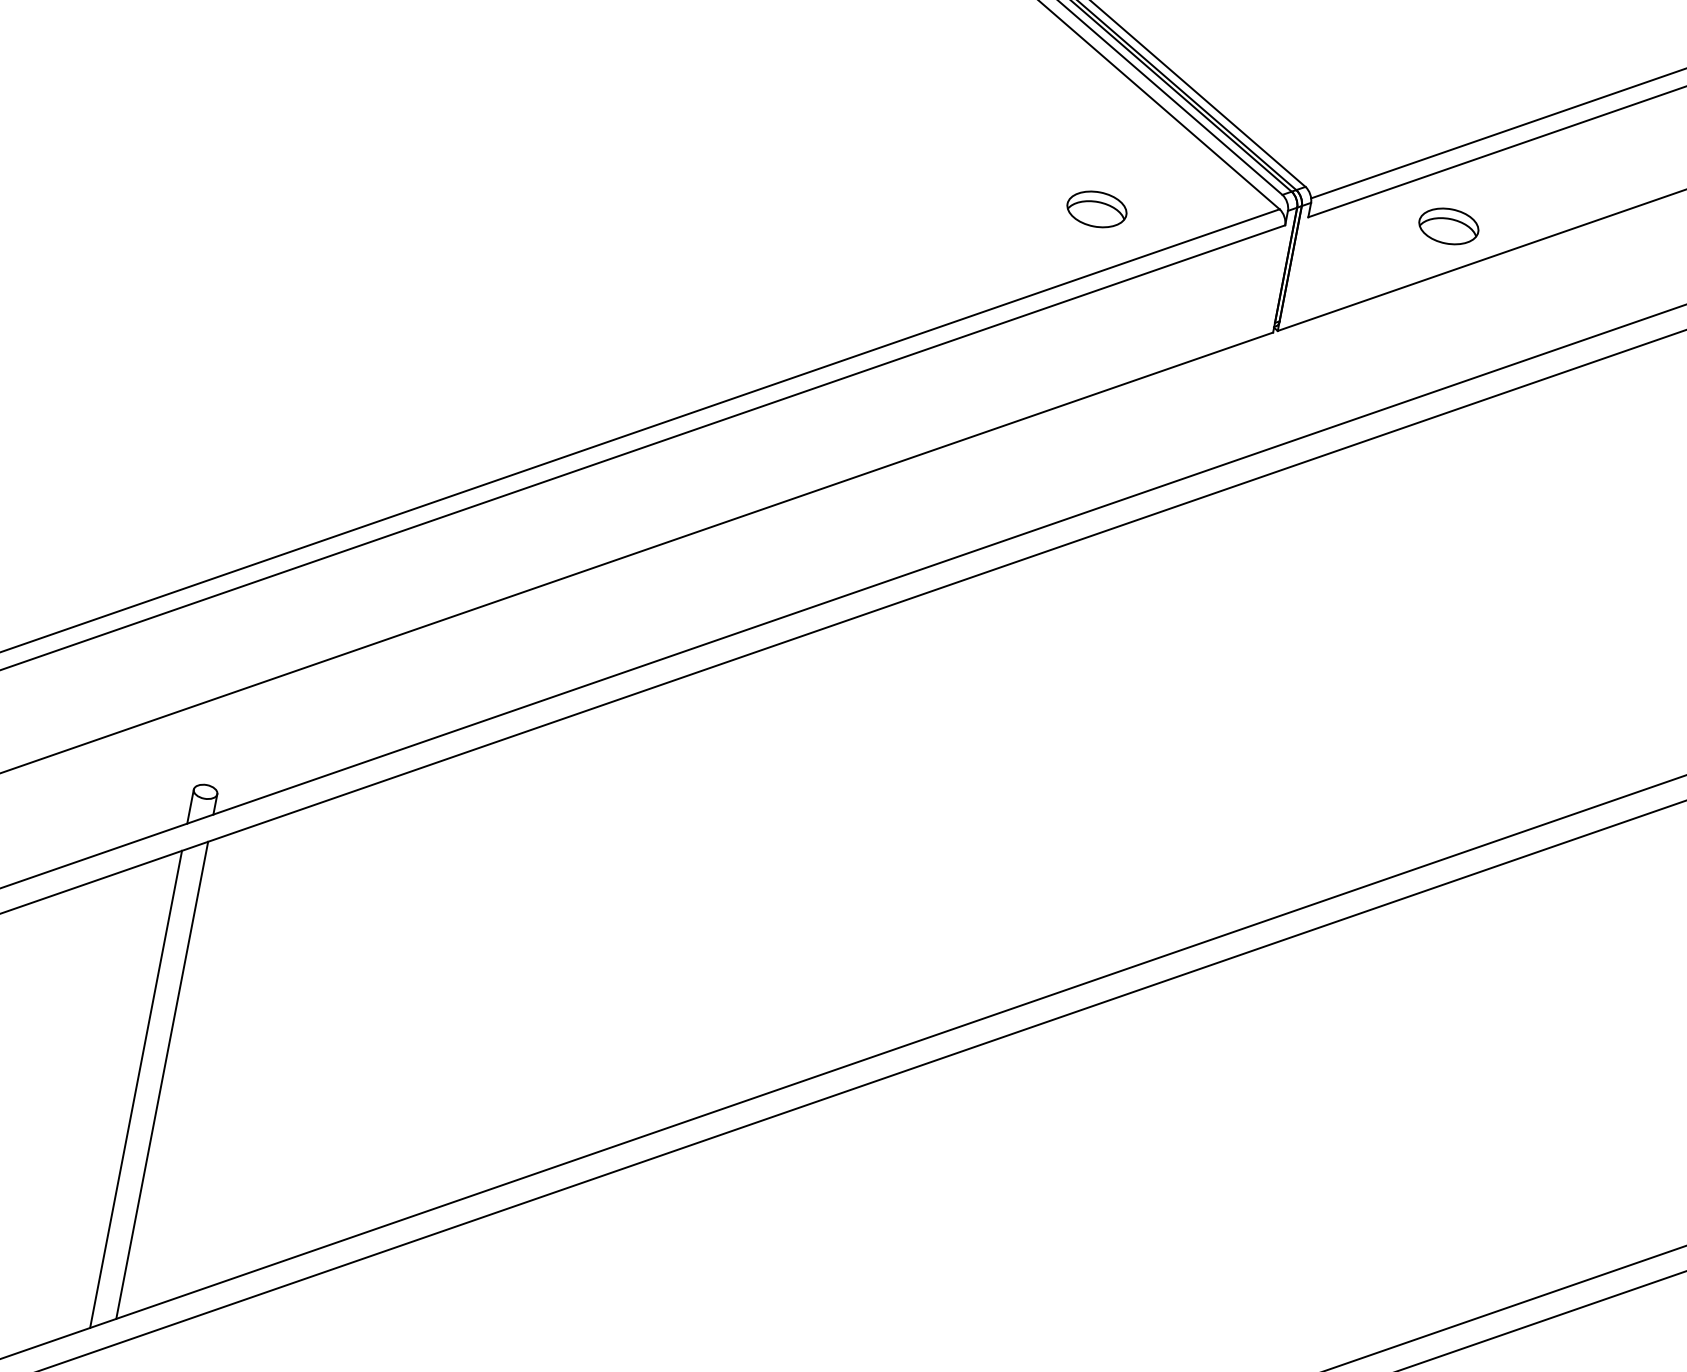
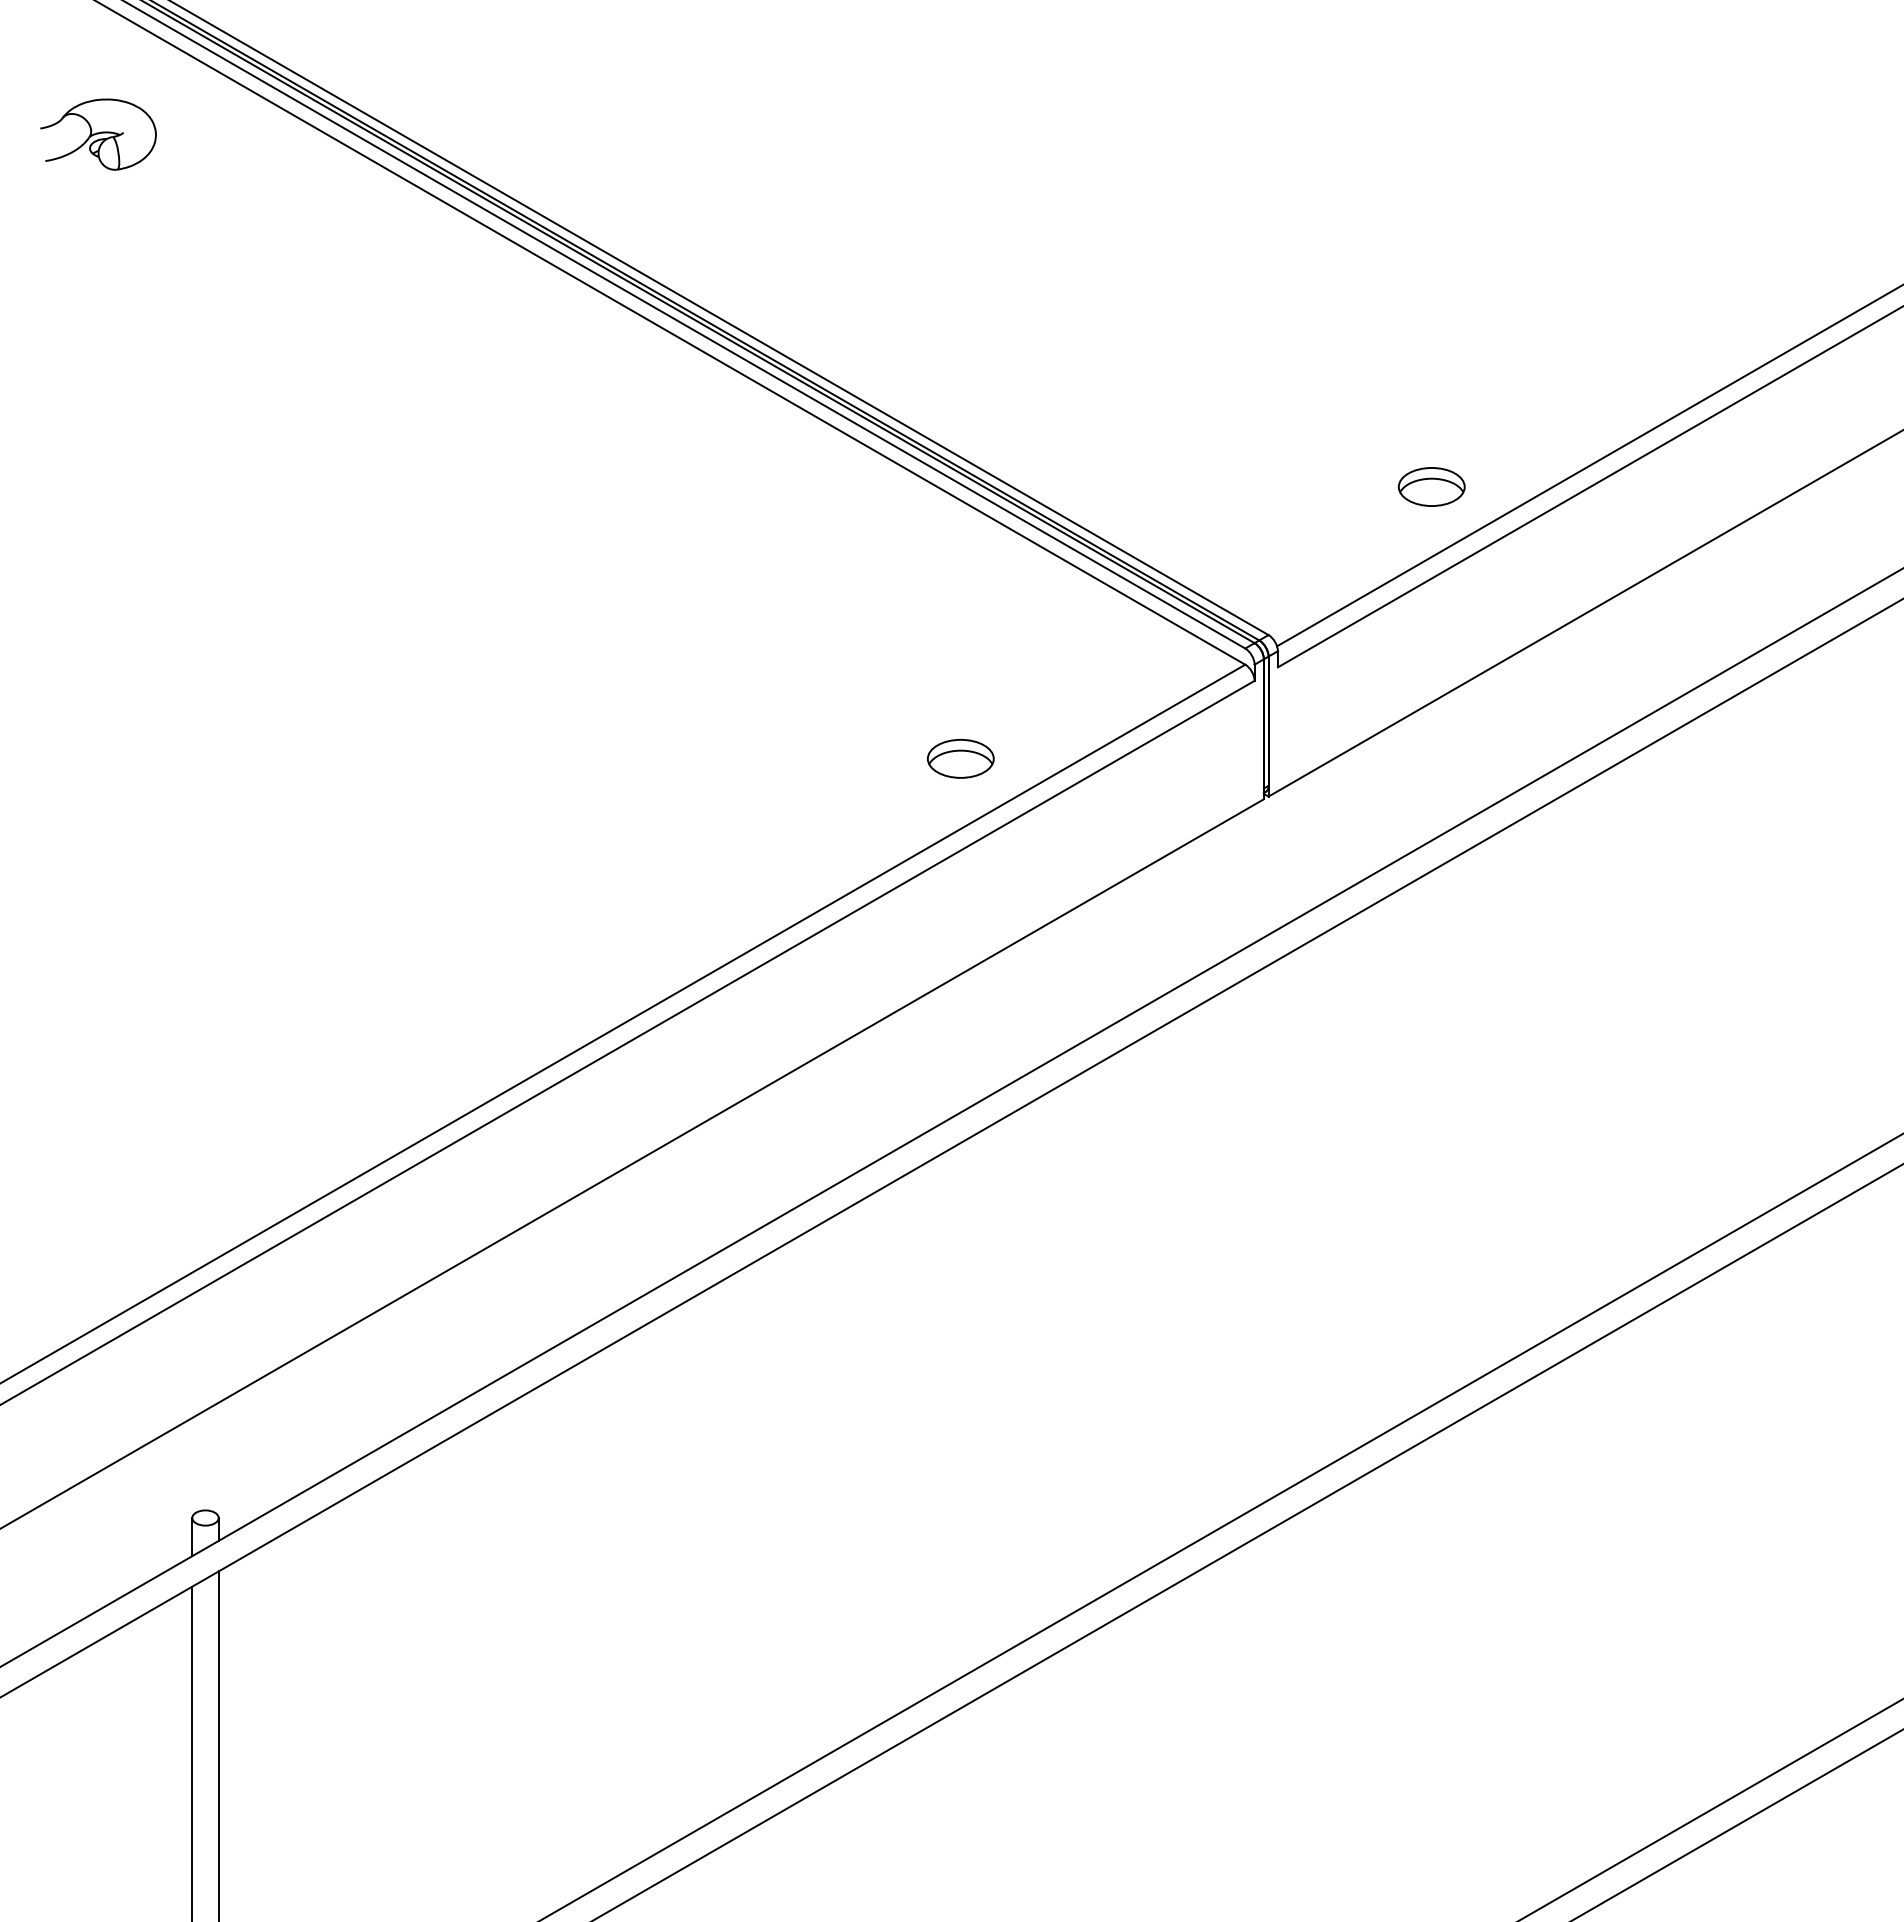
part: (1096, 209) -> (960, 758), moved
part: (1448, 225) -> (1431, 486), moved

